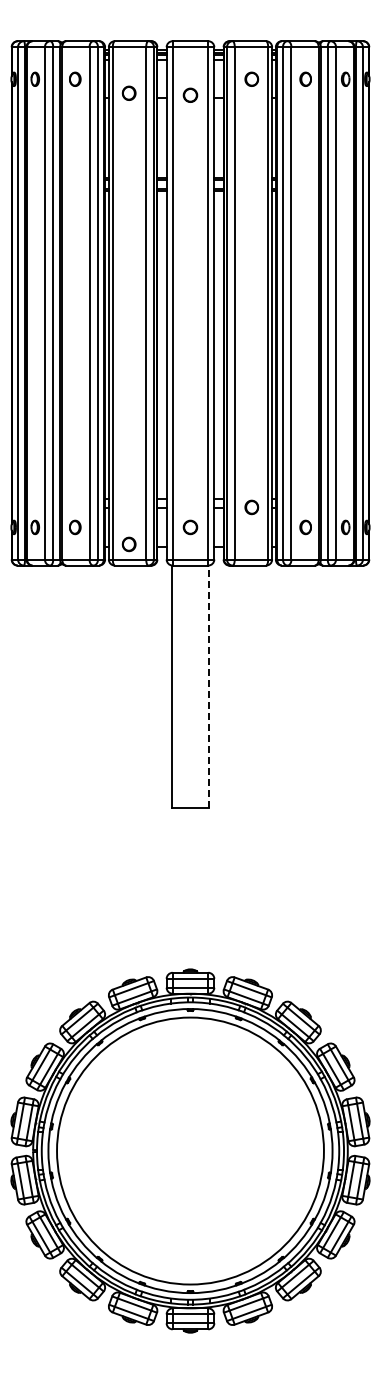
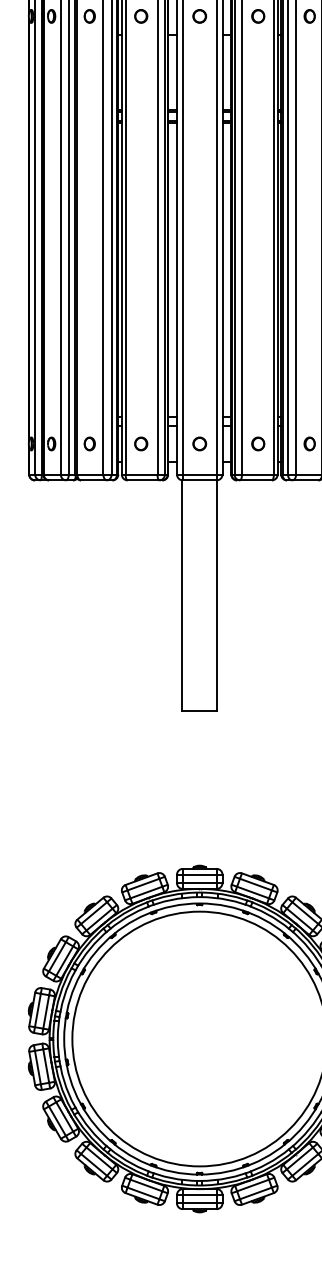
part: (128, 92) -> (140, 15), moved
part: (190, 94) -> (199, 15), moved
part: (251, 507) -> (257, 444), moved
part: (128, 544) -> (140, 444), moved
line: (208, 686) -> (216, 595), dashed -> solid

